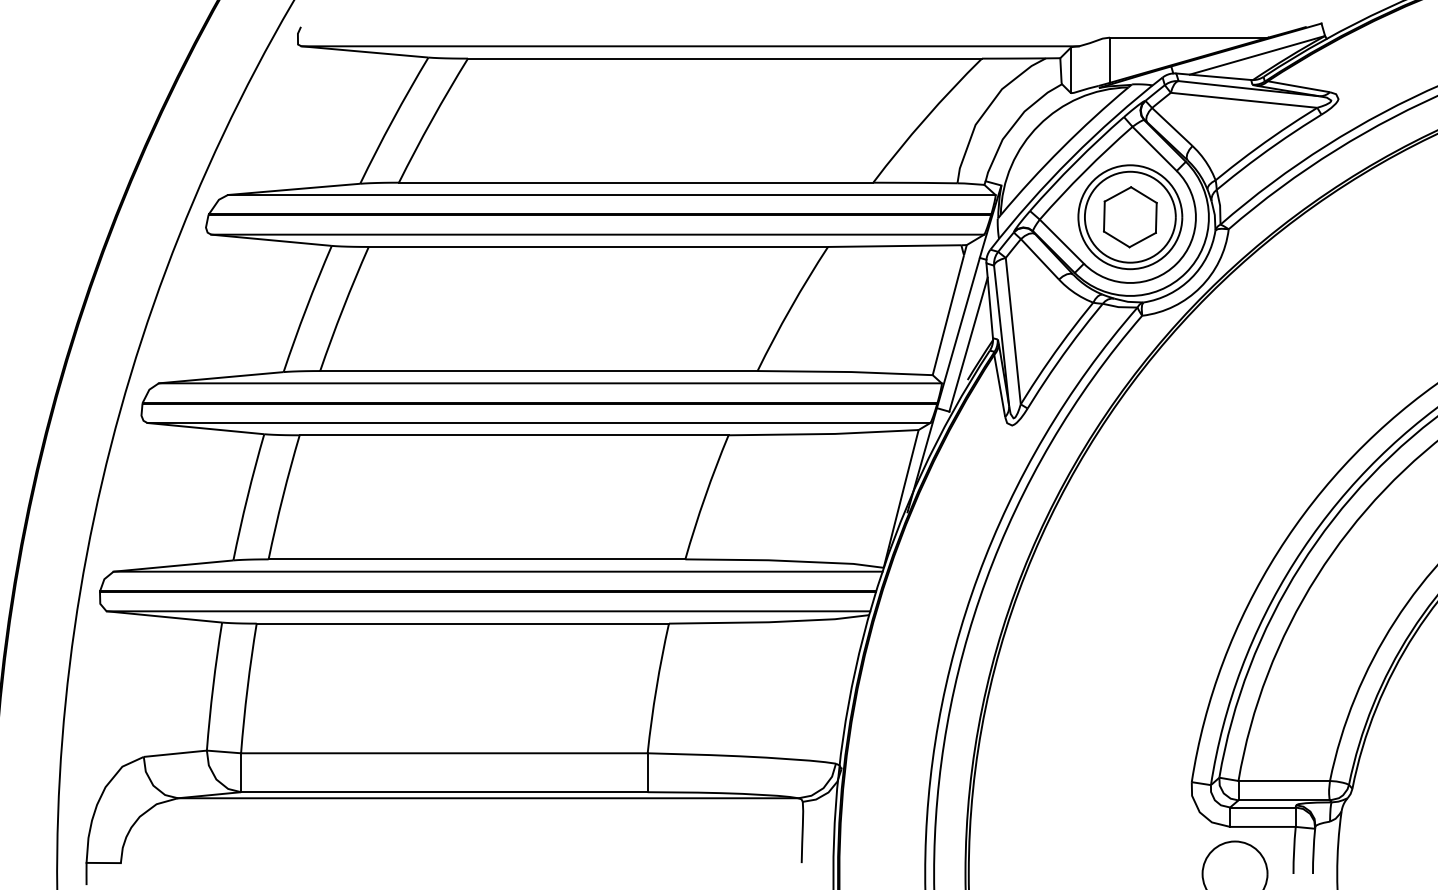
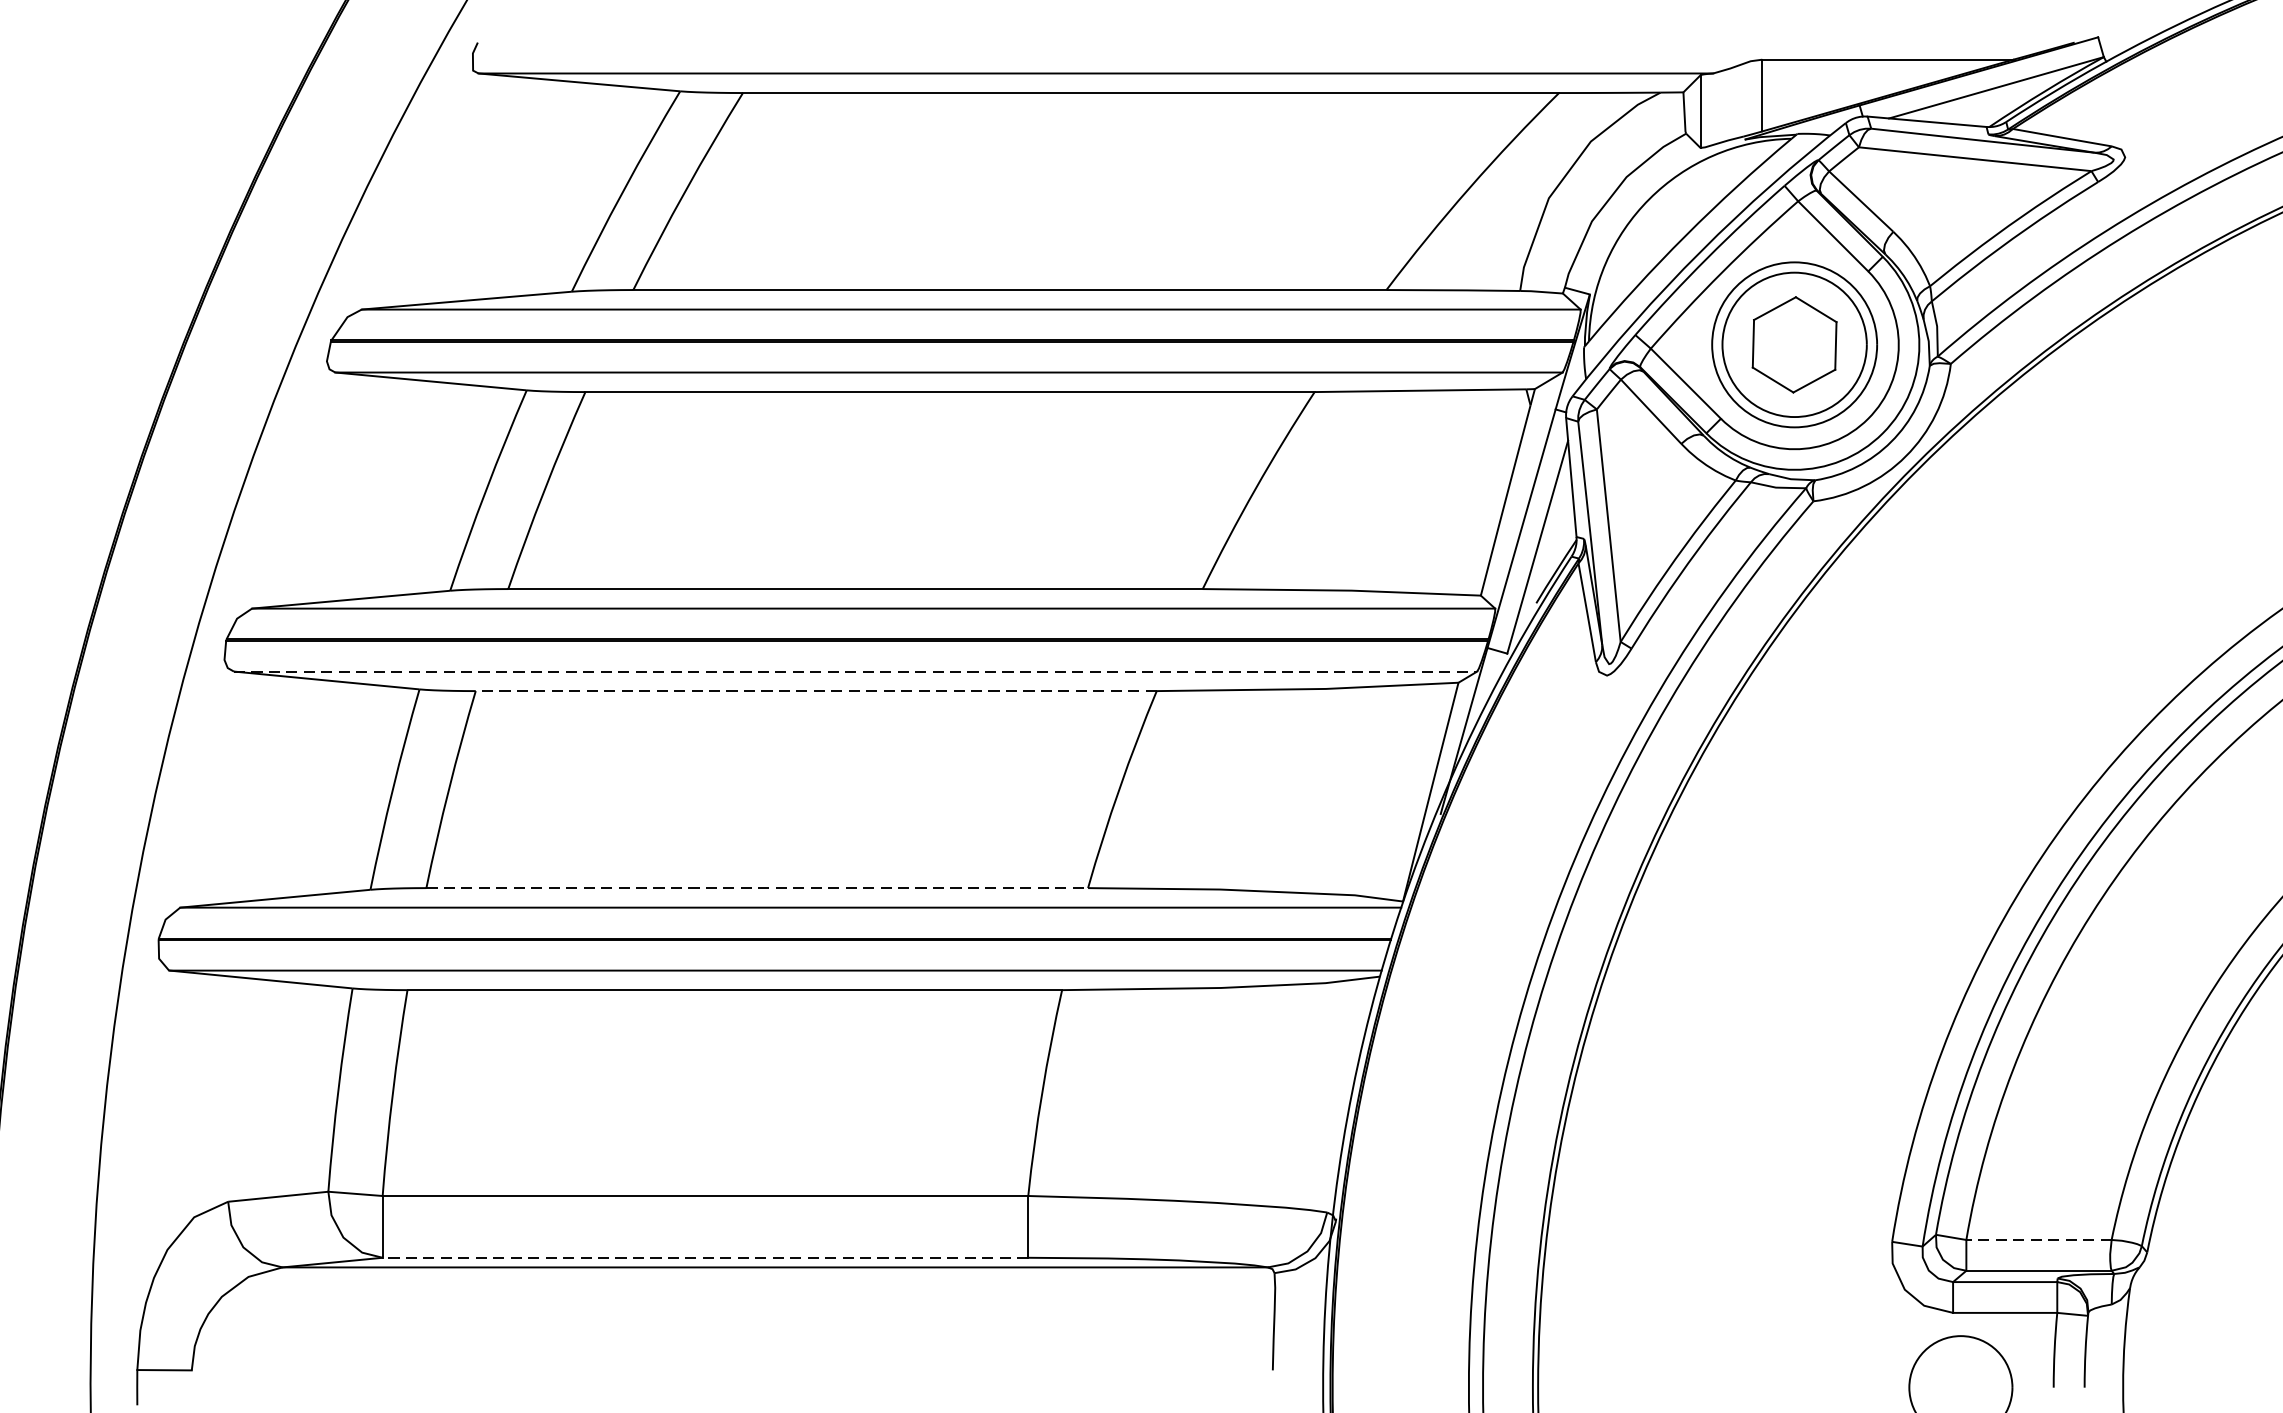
line: (538, 422) -> (854, 670), solid -> dashed
line: (513, 435) -> (815, 691), solid -> dashed
line: (477, 559) -> (758, 888), solid -> dashed
line: (1284, 780) -> (2039, 1239), solid -> dashed
line: (443, 792) -> (704, 1258), solid -> dashed

